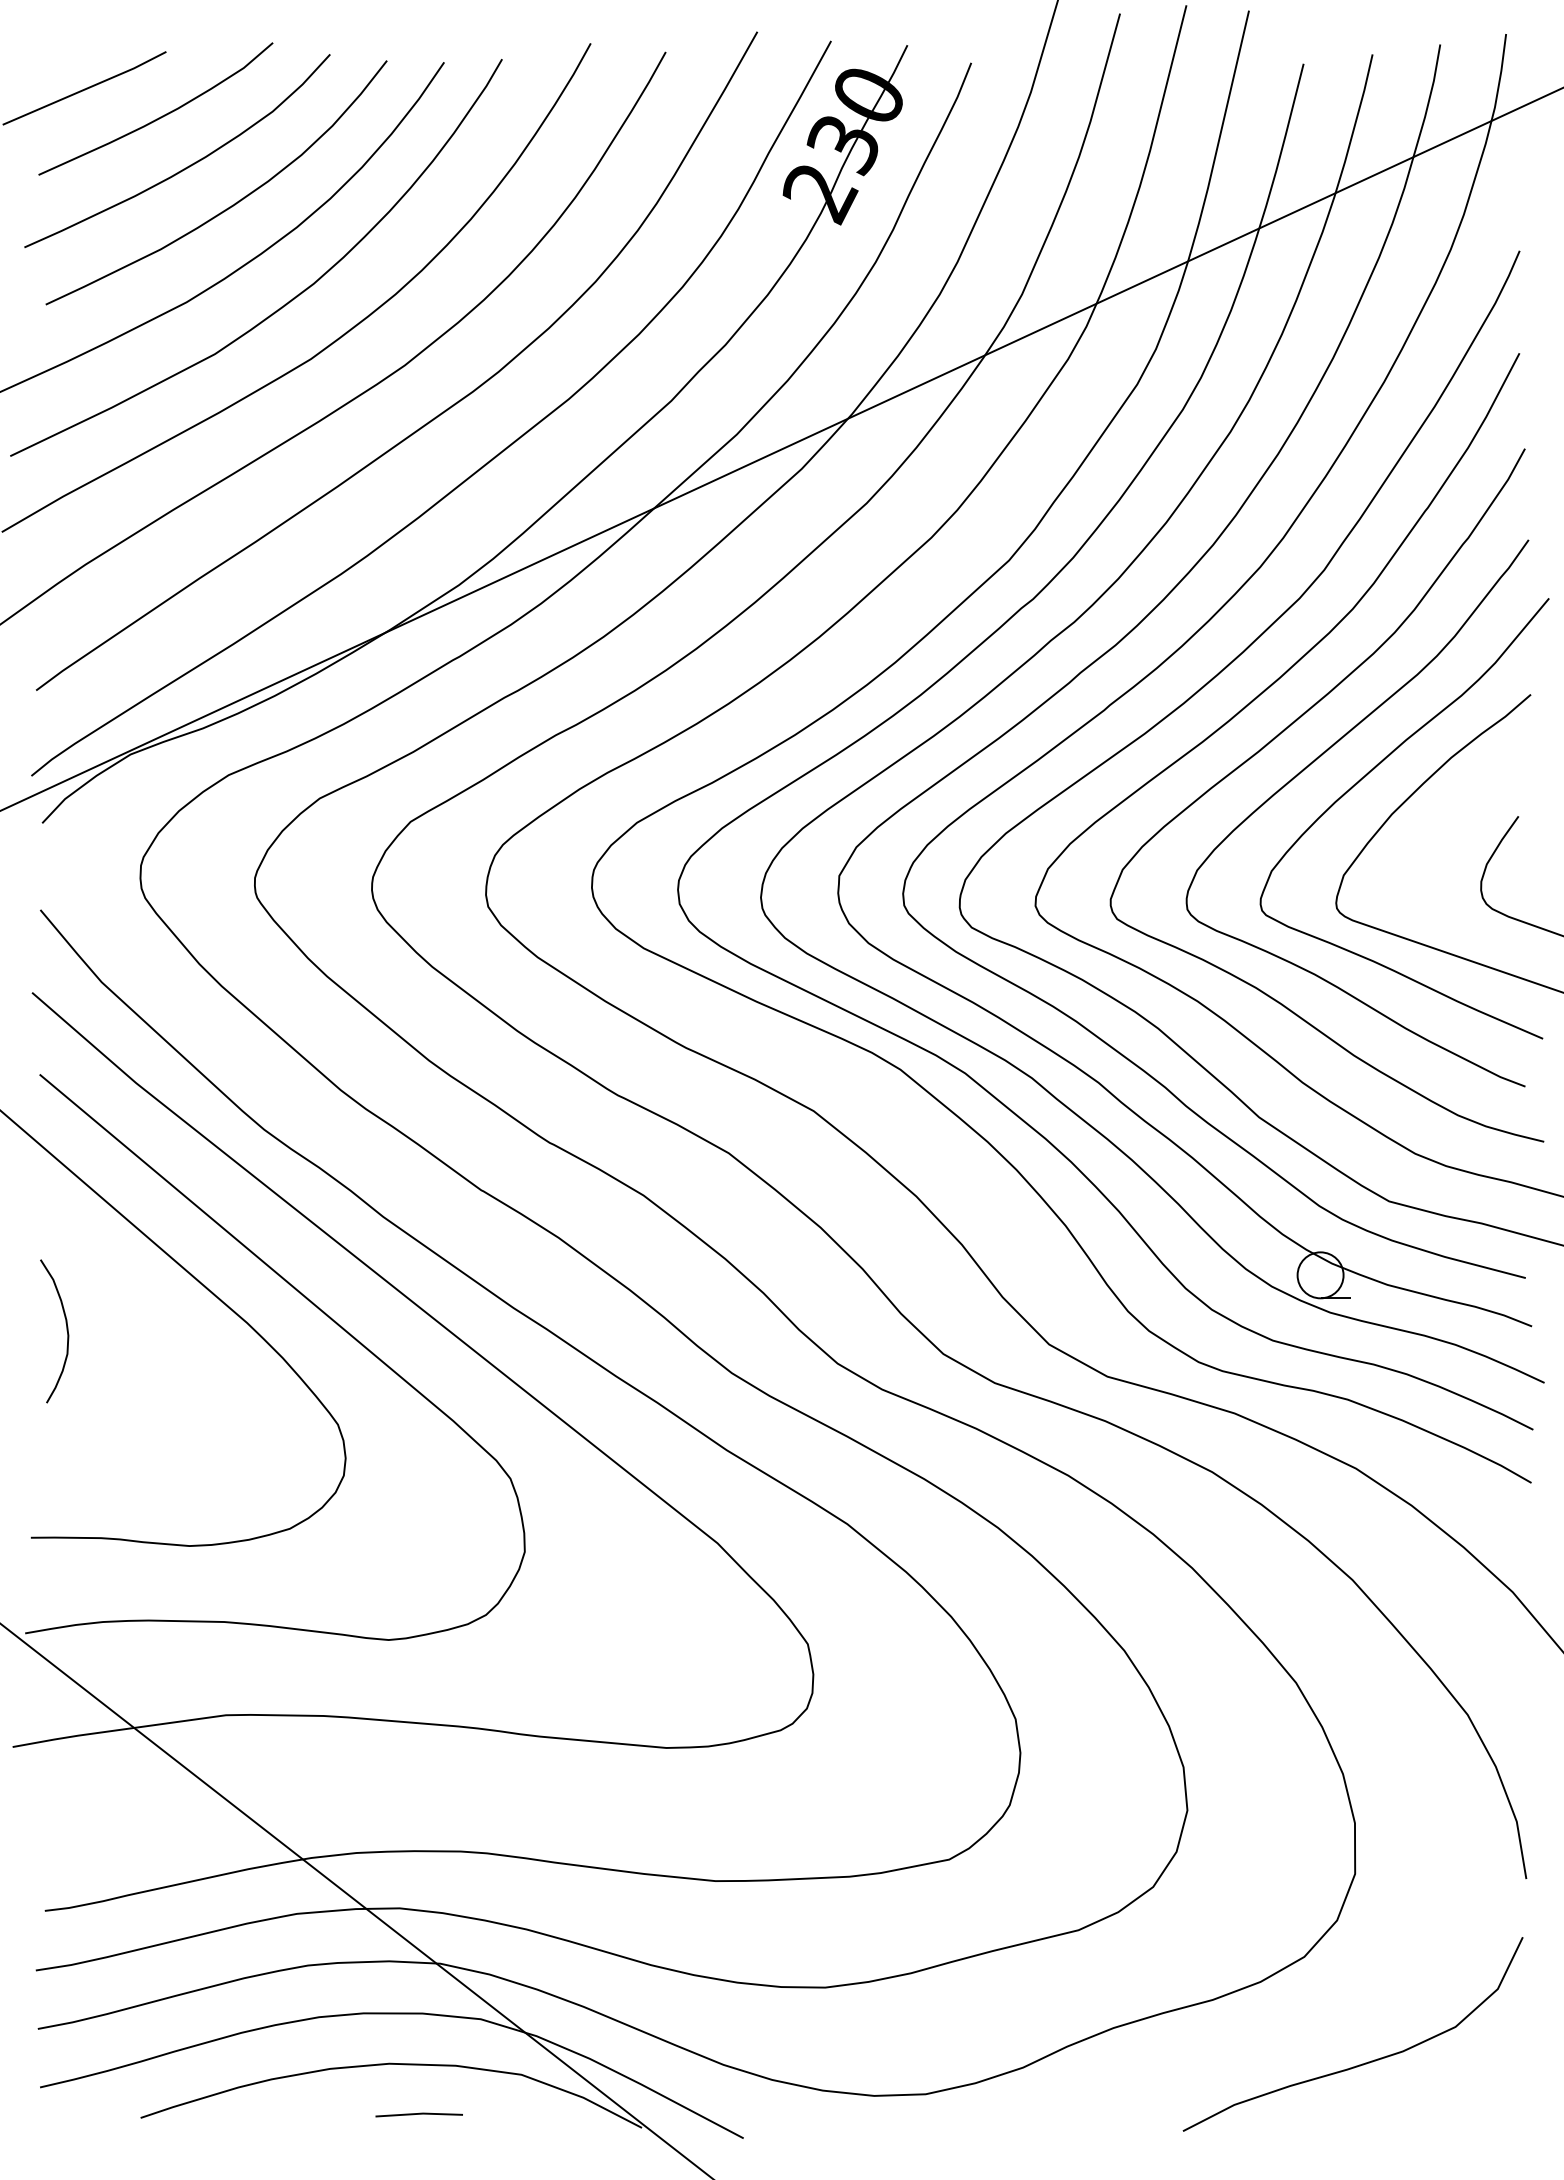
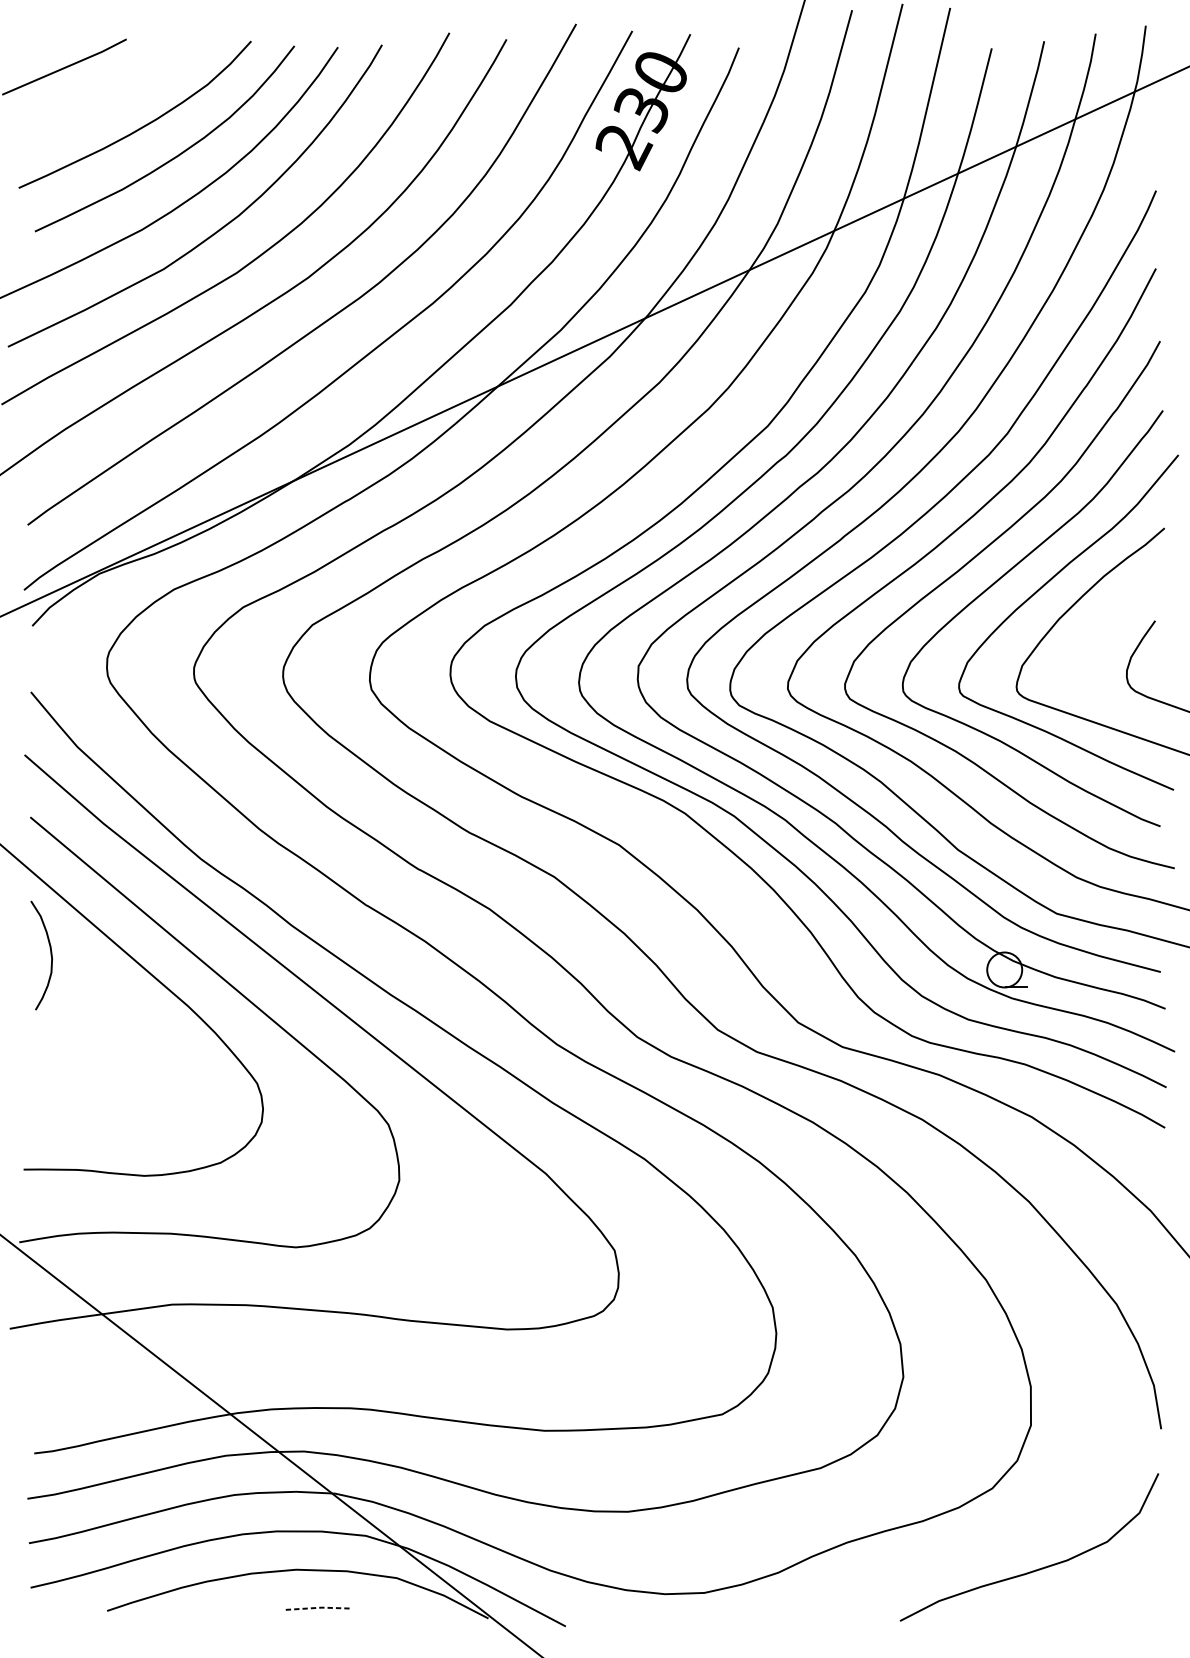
curve: (160, 116) -> (122, 88), removed
curve: (66, 1330) -> (50, 954), moved
line: (420, 2113) -> (320, 1607), solid -> dashed

